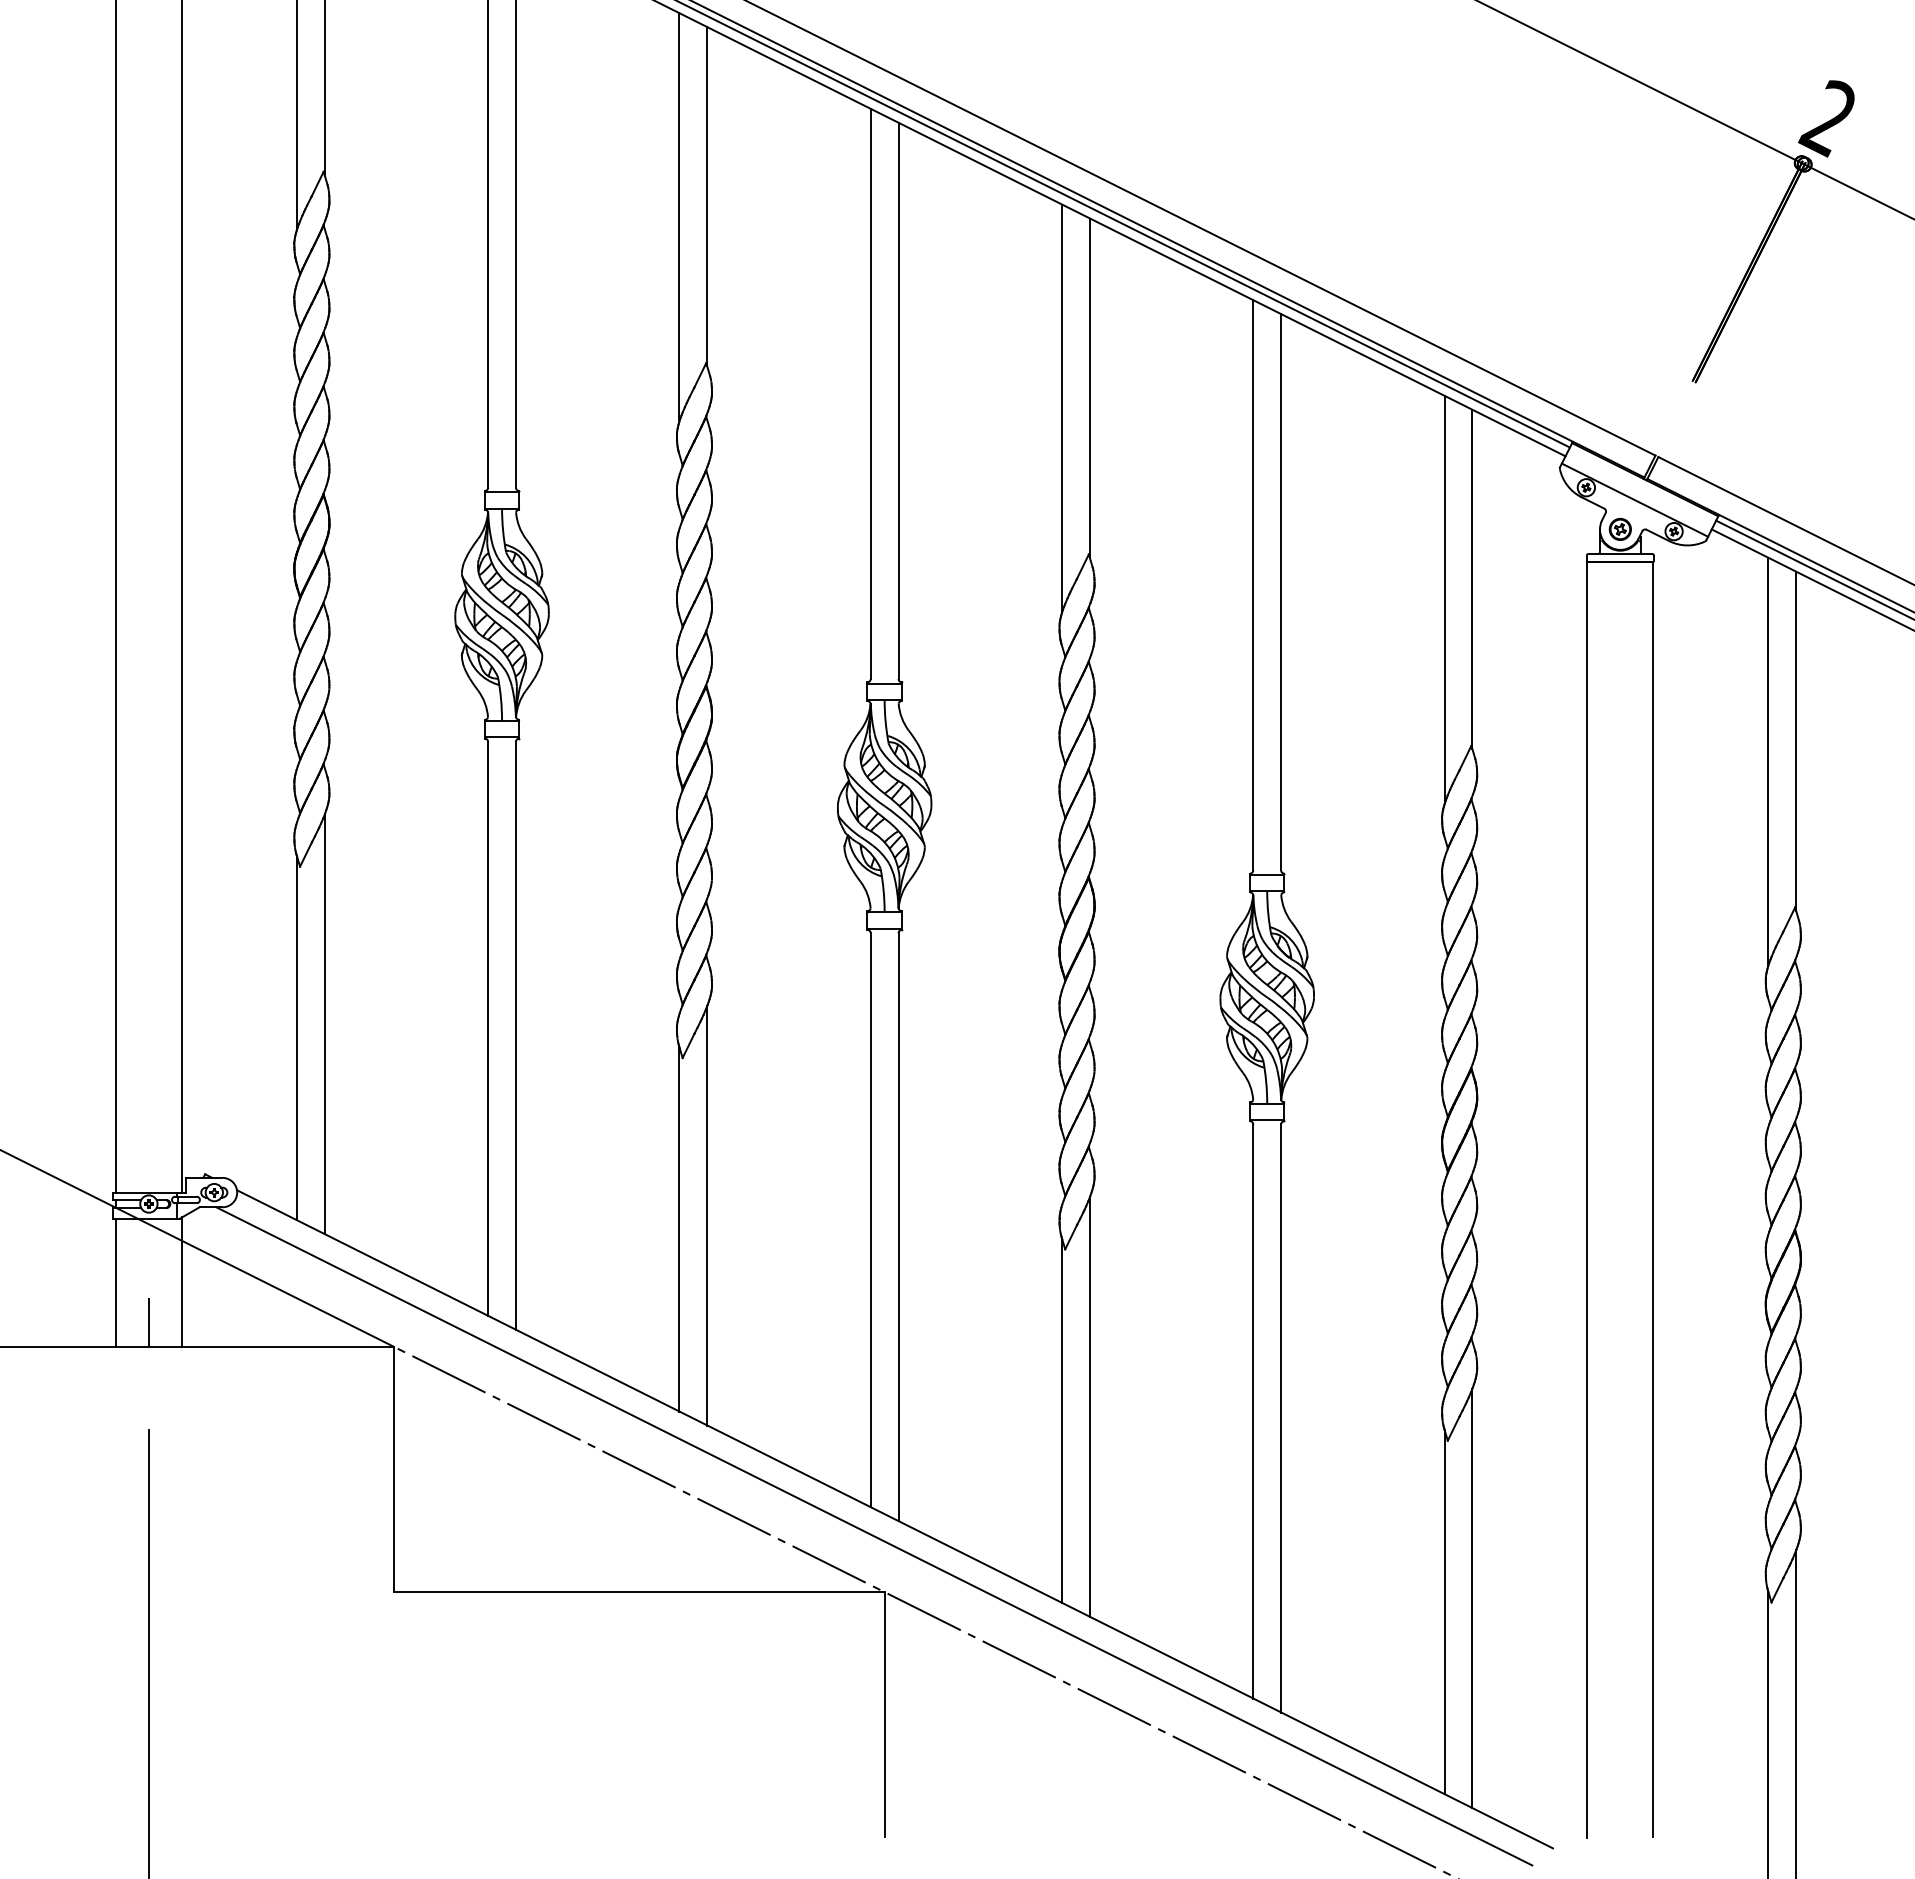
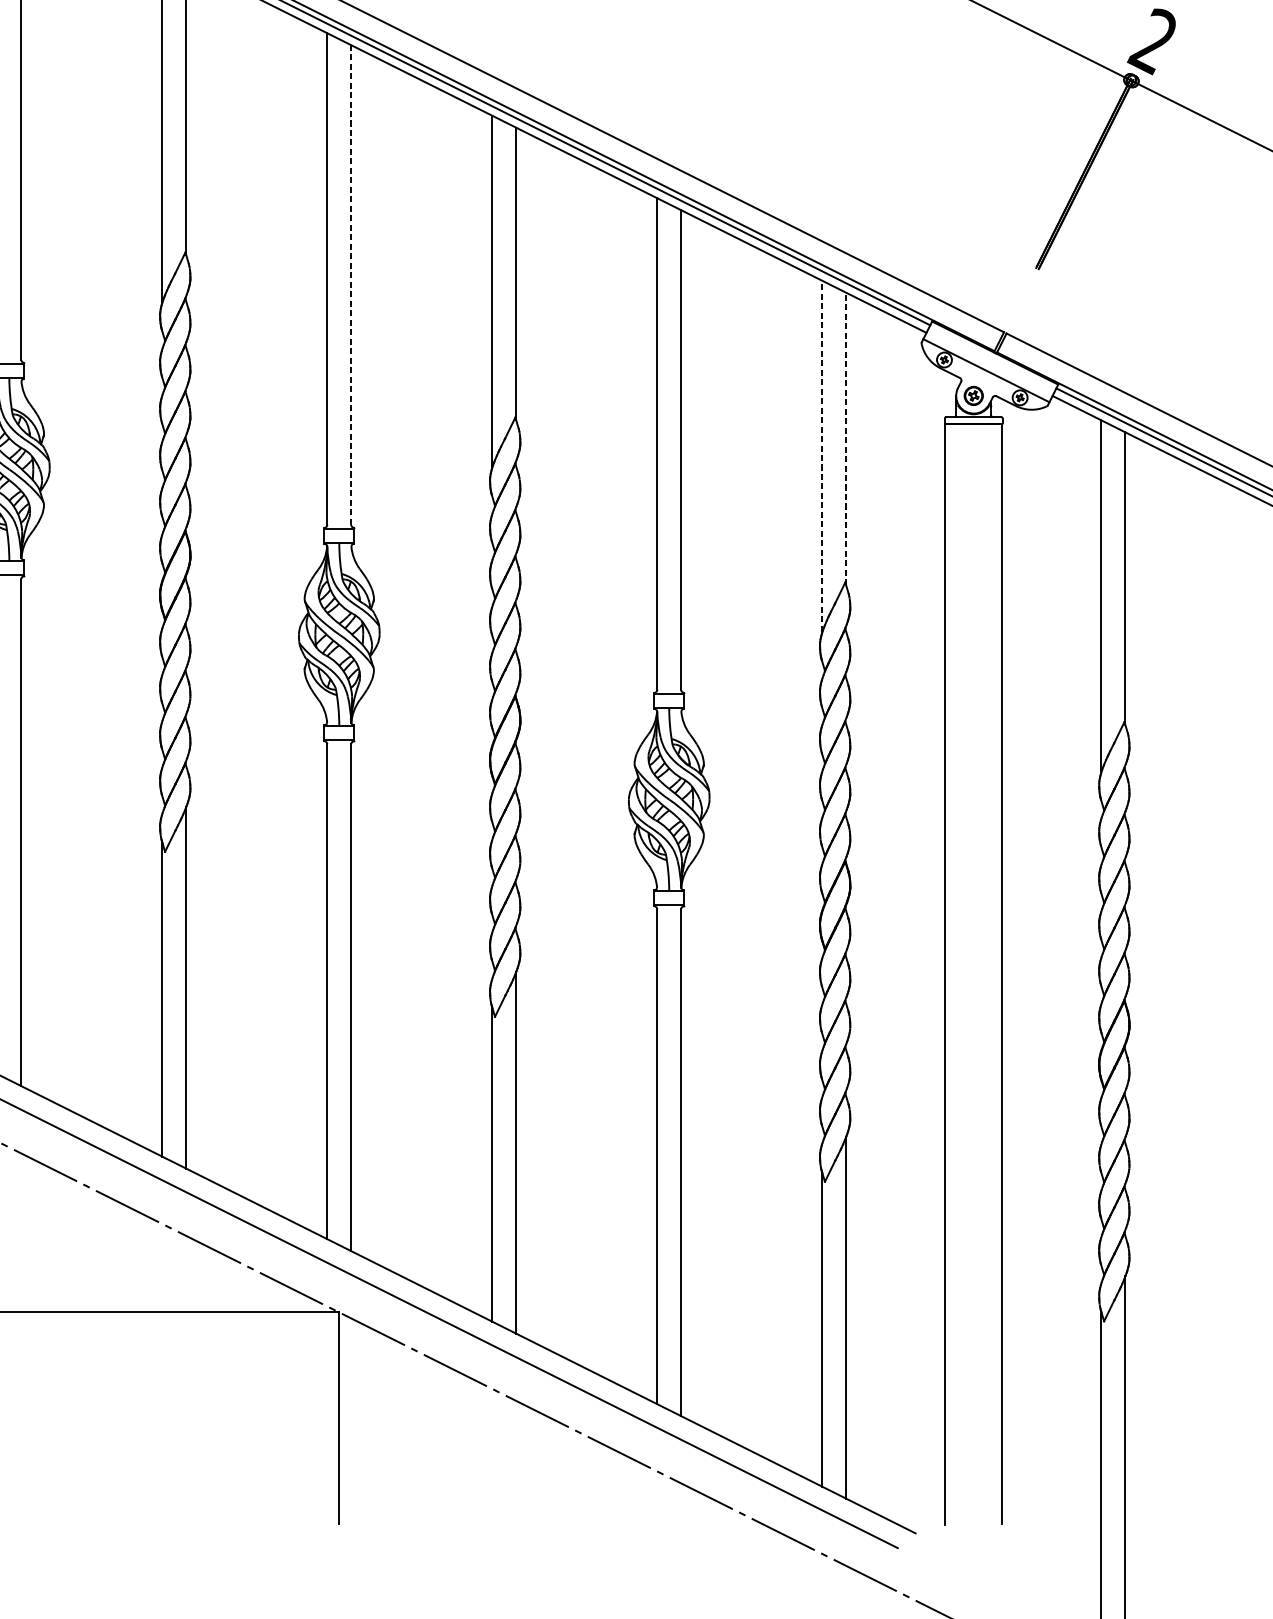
line: (898, 400) -> (351, 284), solid -> dashed
line: (1472, 579) -> (846, 439), solid -> dashed
line: (1444, 598) -> (822, 455), solid -> dashed

